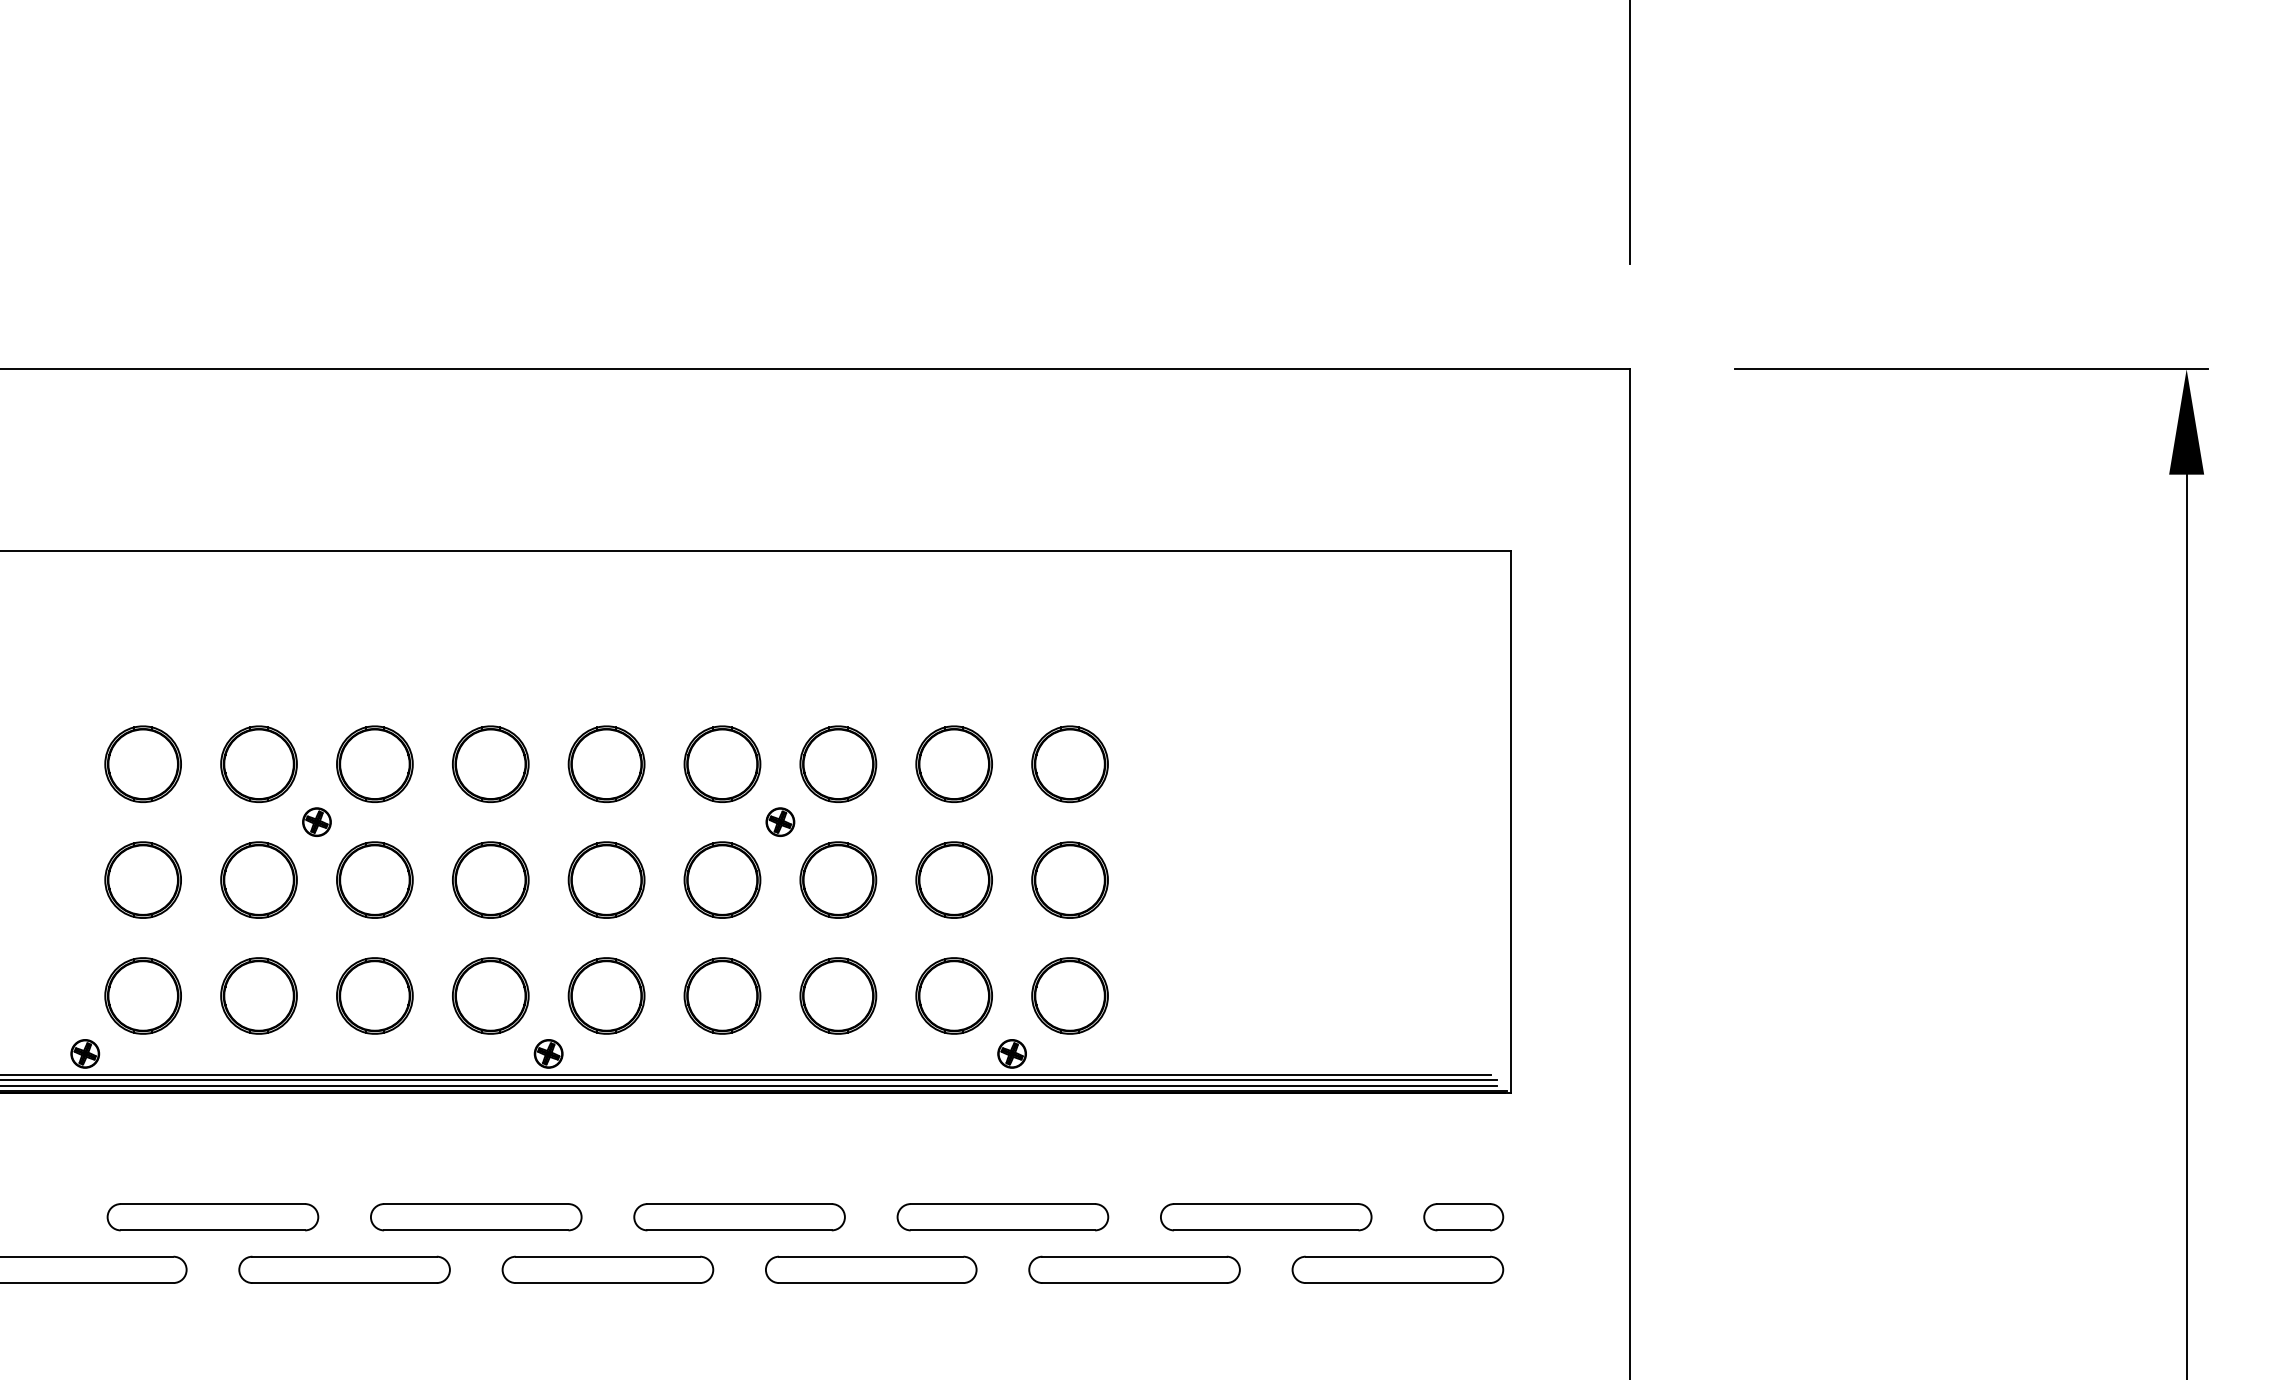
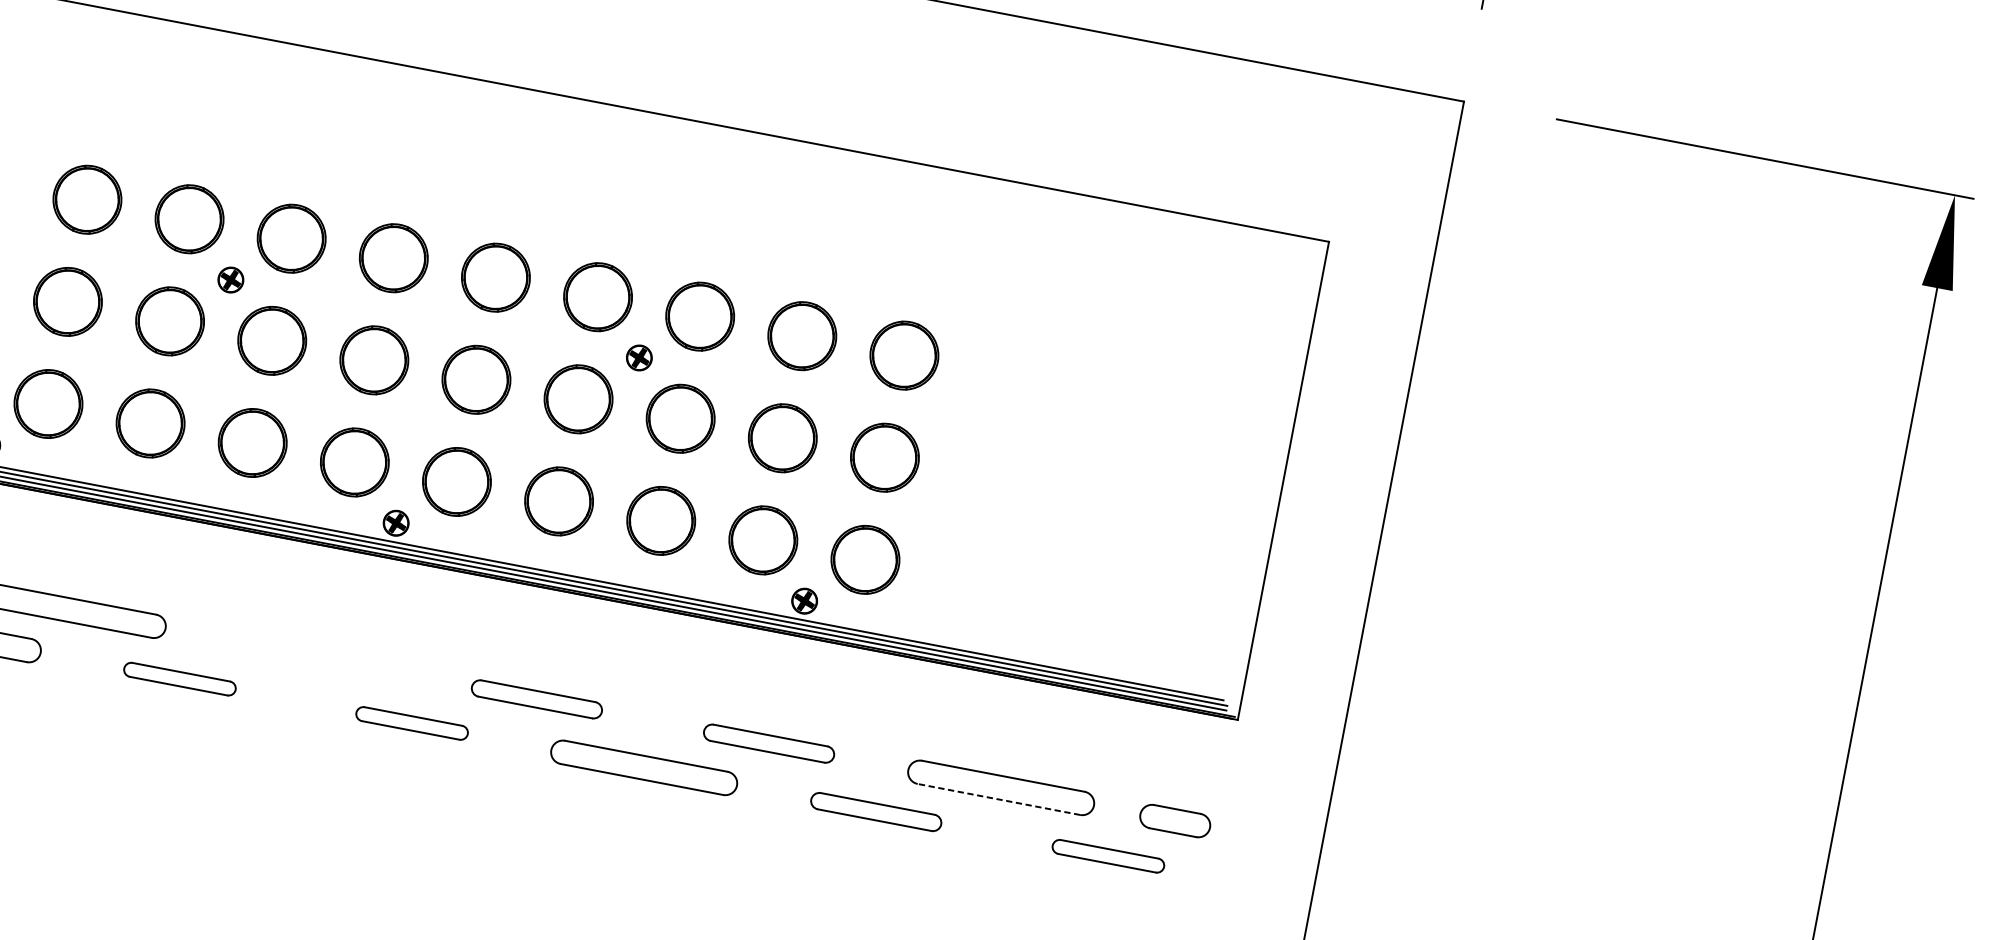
part: (476, 1217) -> (305, 655), removed
part: (739, 1217) -> (536, 699), size x0.7
part: (1002, 1217) -> (768, 743), size x0.7
line: (1265, 1230) -> (998, 799), solid -> dashed
part: (344, 1269) -> (179, 678), size x0.6
part: (607, 1269) -> (411, 723), size x0.6
part: (1134, 1269) -> (876, 811), size x0.7
part: (1397, 1269) -> (1108, 856), size x0.6

